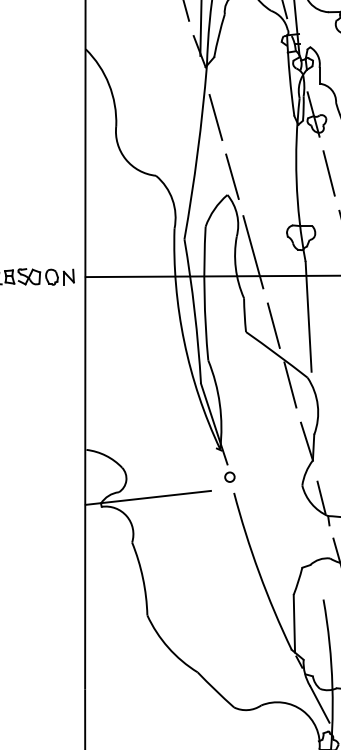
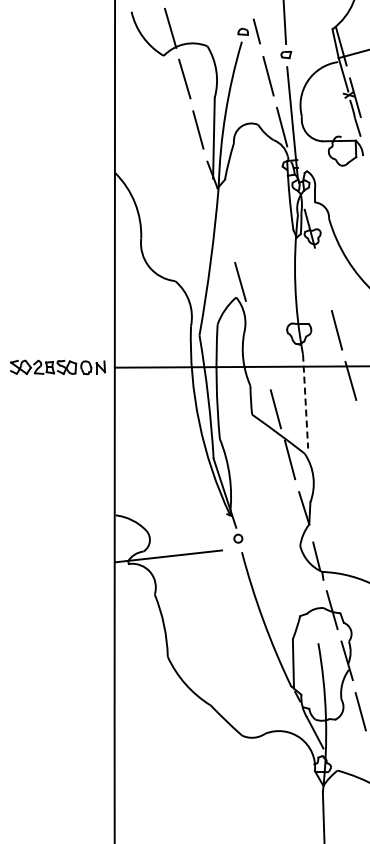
line: (216, 117) -> (226, 231), removed
line: (328, 173) -> (322, 279), removed
line: (252, 252) -> (257, 346), removed
line: (308, 317) -> (305, 402), solid -> dashed

